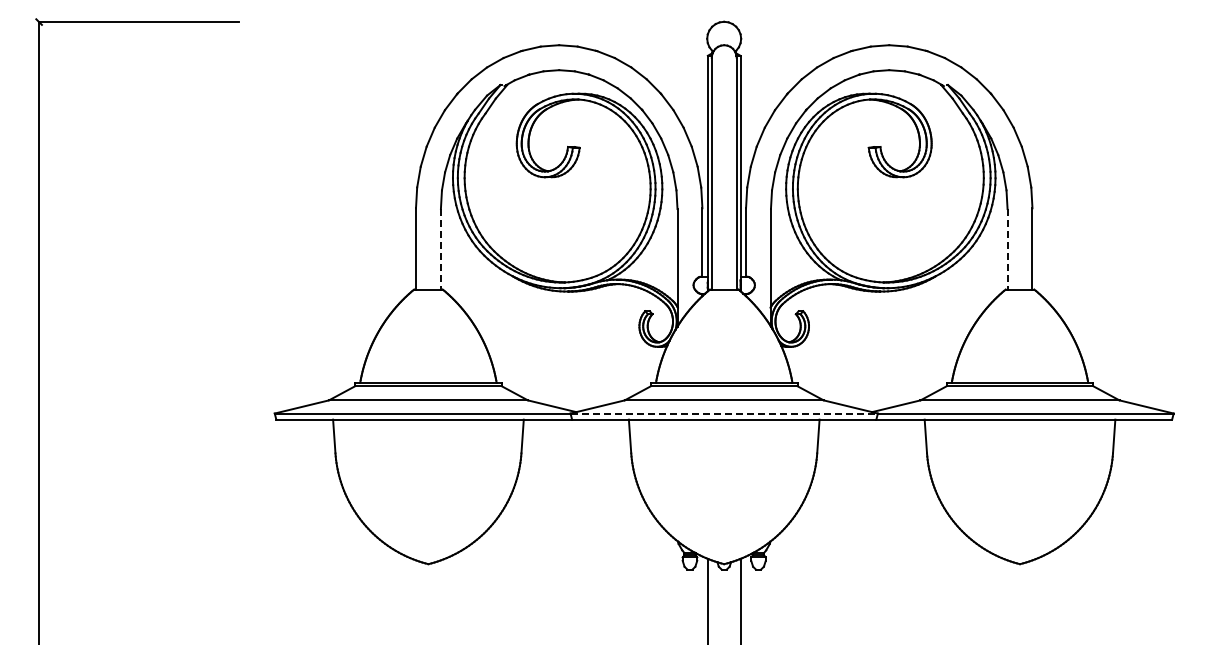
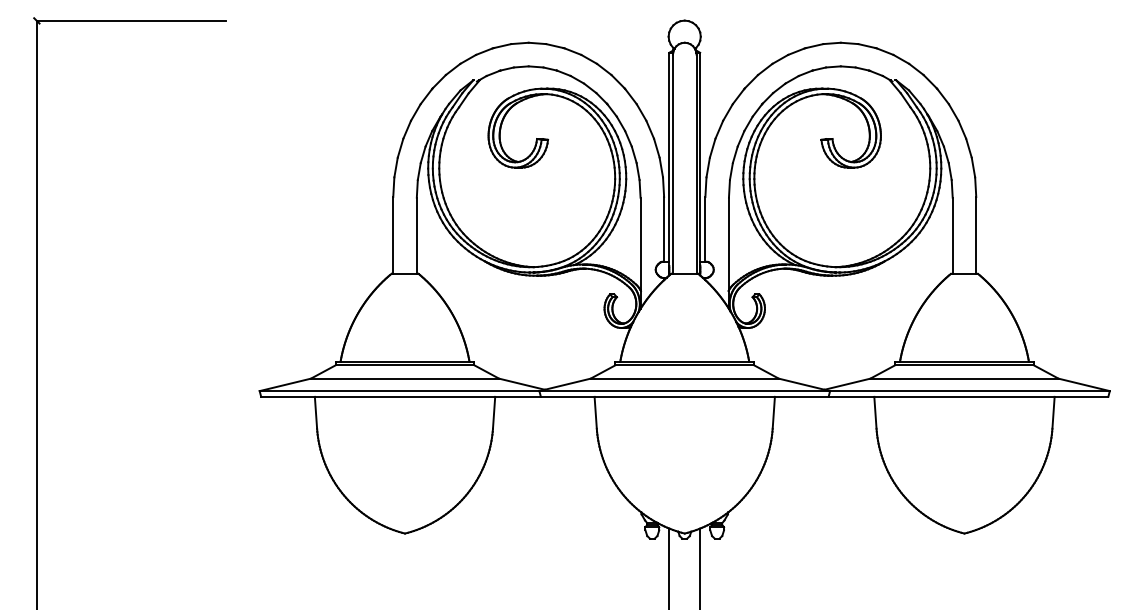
line: (440, 249) -> (416, 235), dashed -> solid
line: (1007, 249) -> (952, 235), dashed -> solid
line: (724, 413) -> (685, 391), dashed -> solid

